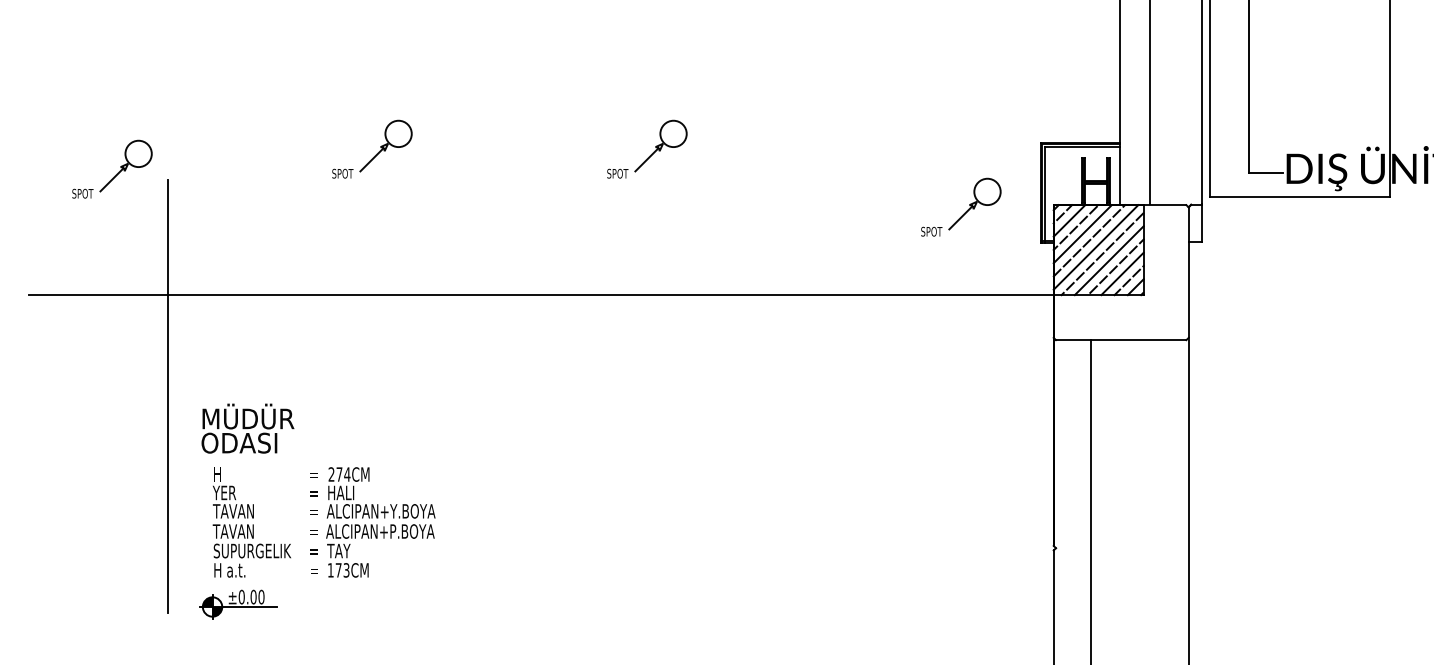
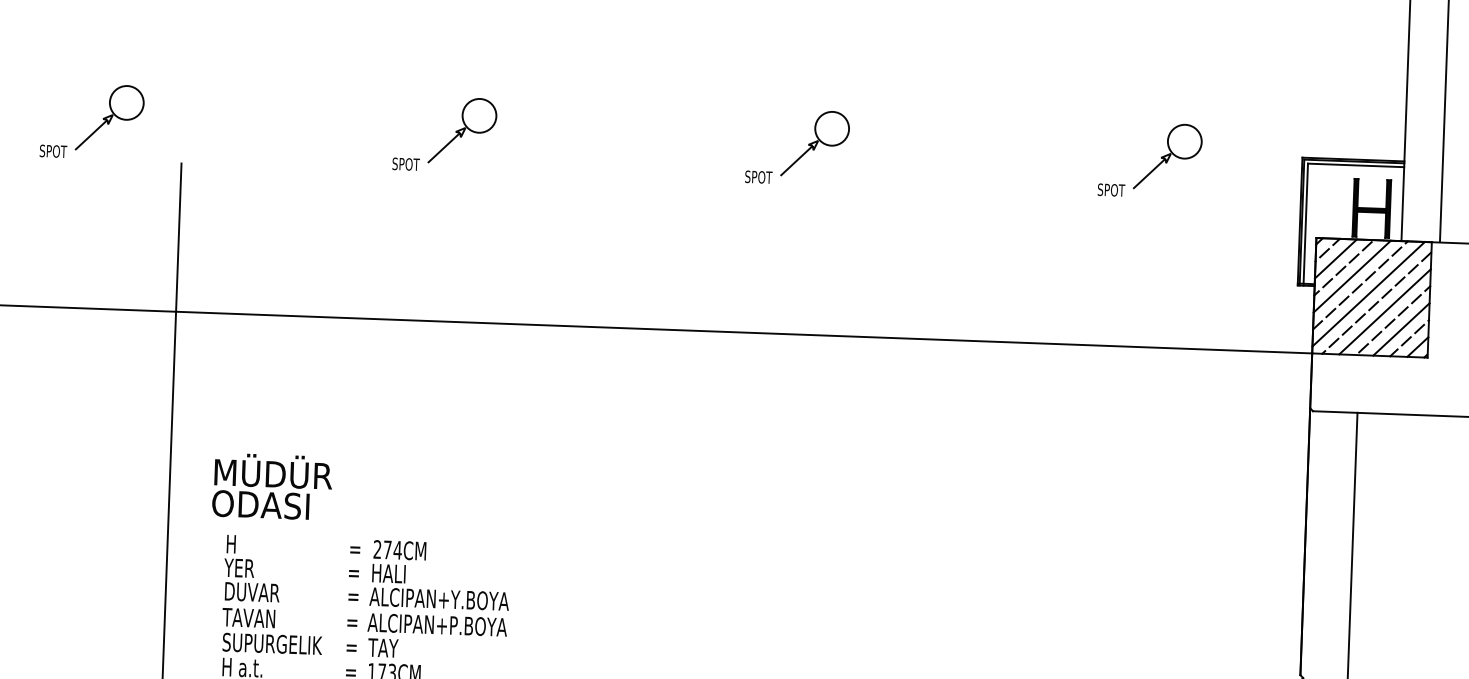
part: (117, 173) -> (98, 127), moved
part: (966, 210) -> (1157, 164), moved
text: (234, 511) -> (251, 592), TAVAN -> DUVAR

